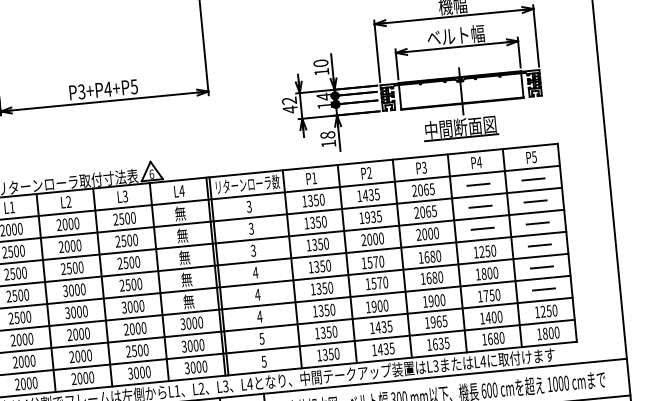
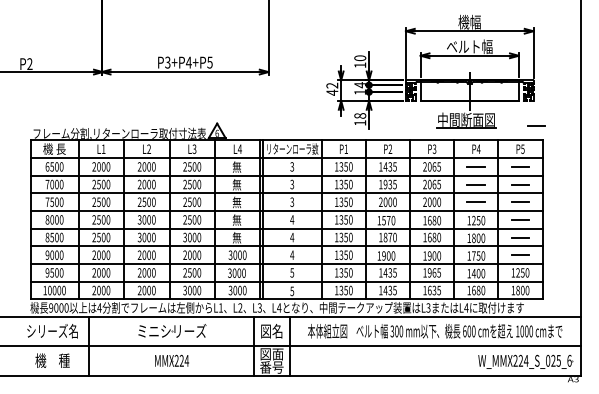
line: (548, 125) -> (536, 125), added
text: (373, 283) -> (385, 237), 1570 -> 1870

